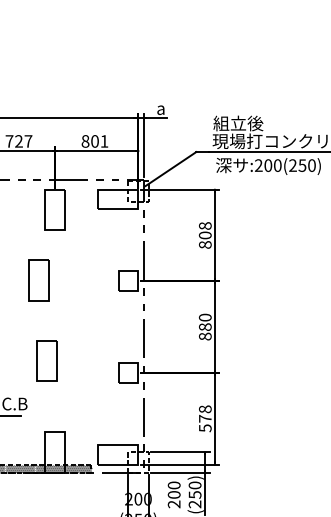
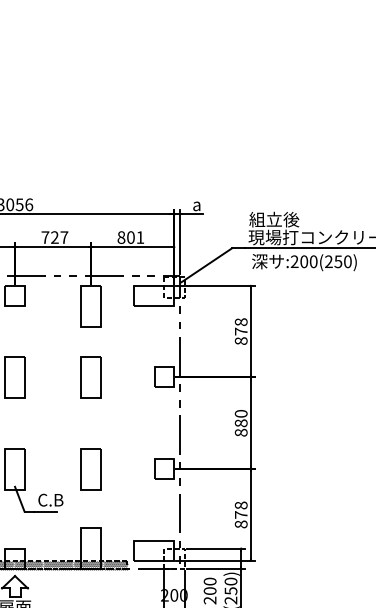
text: (204, 235) -> (240, 331), 808 -> 878
part: (38, 280) -> (90, 377), moved
part: (46, 361) -> (90, 469), moved
text: (204, 428) -> (240, 524), 578 -> 878

